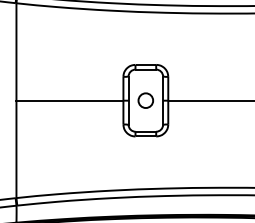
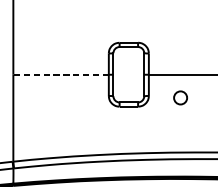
line: (69, 100) -> (60, 74), solid -> dashed
circle: (145, 100) -> (180, 97), moved

